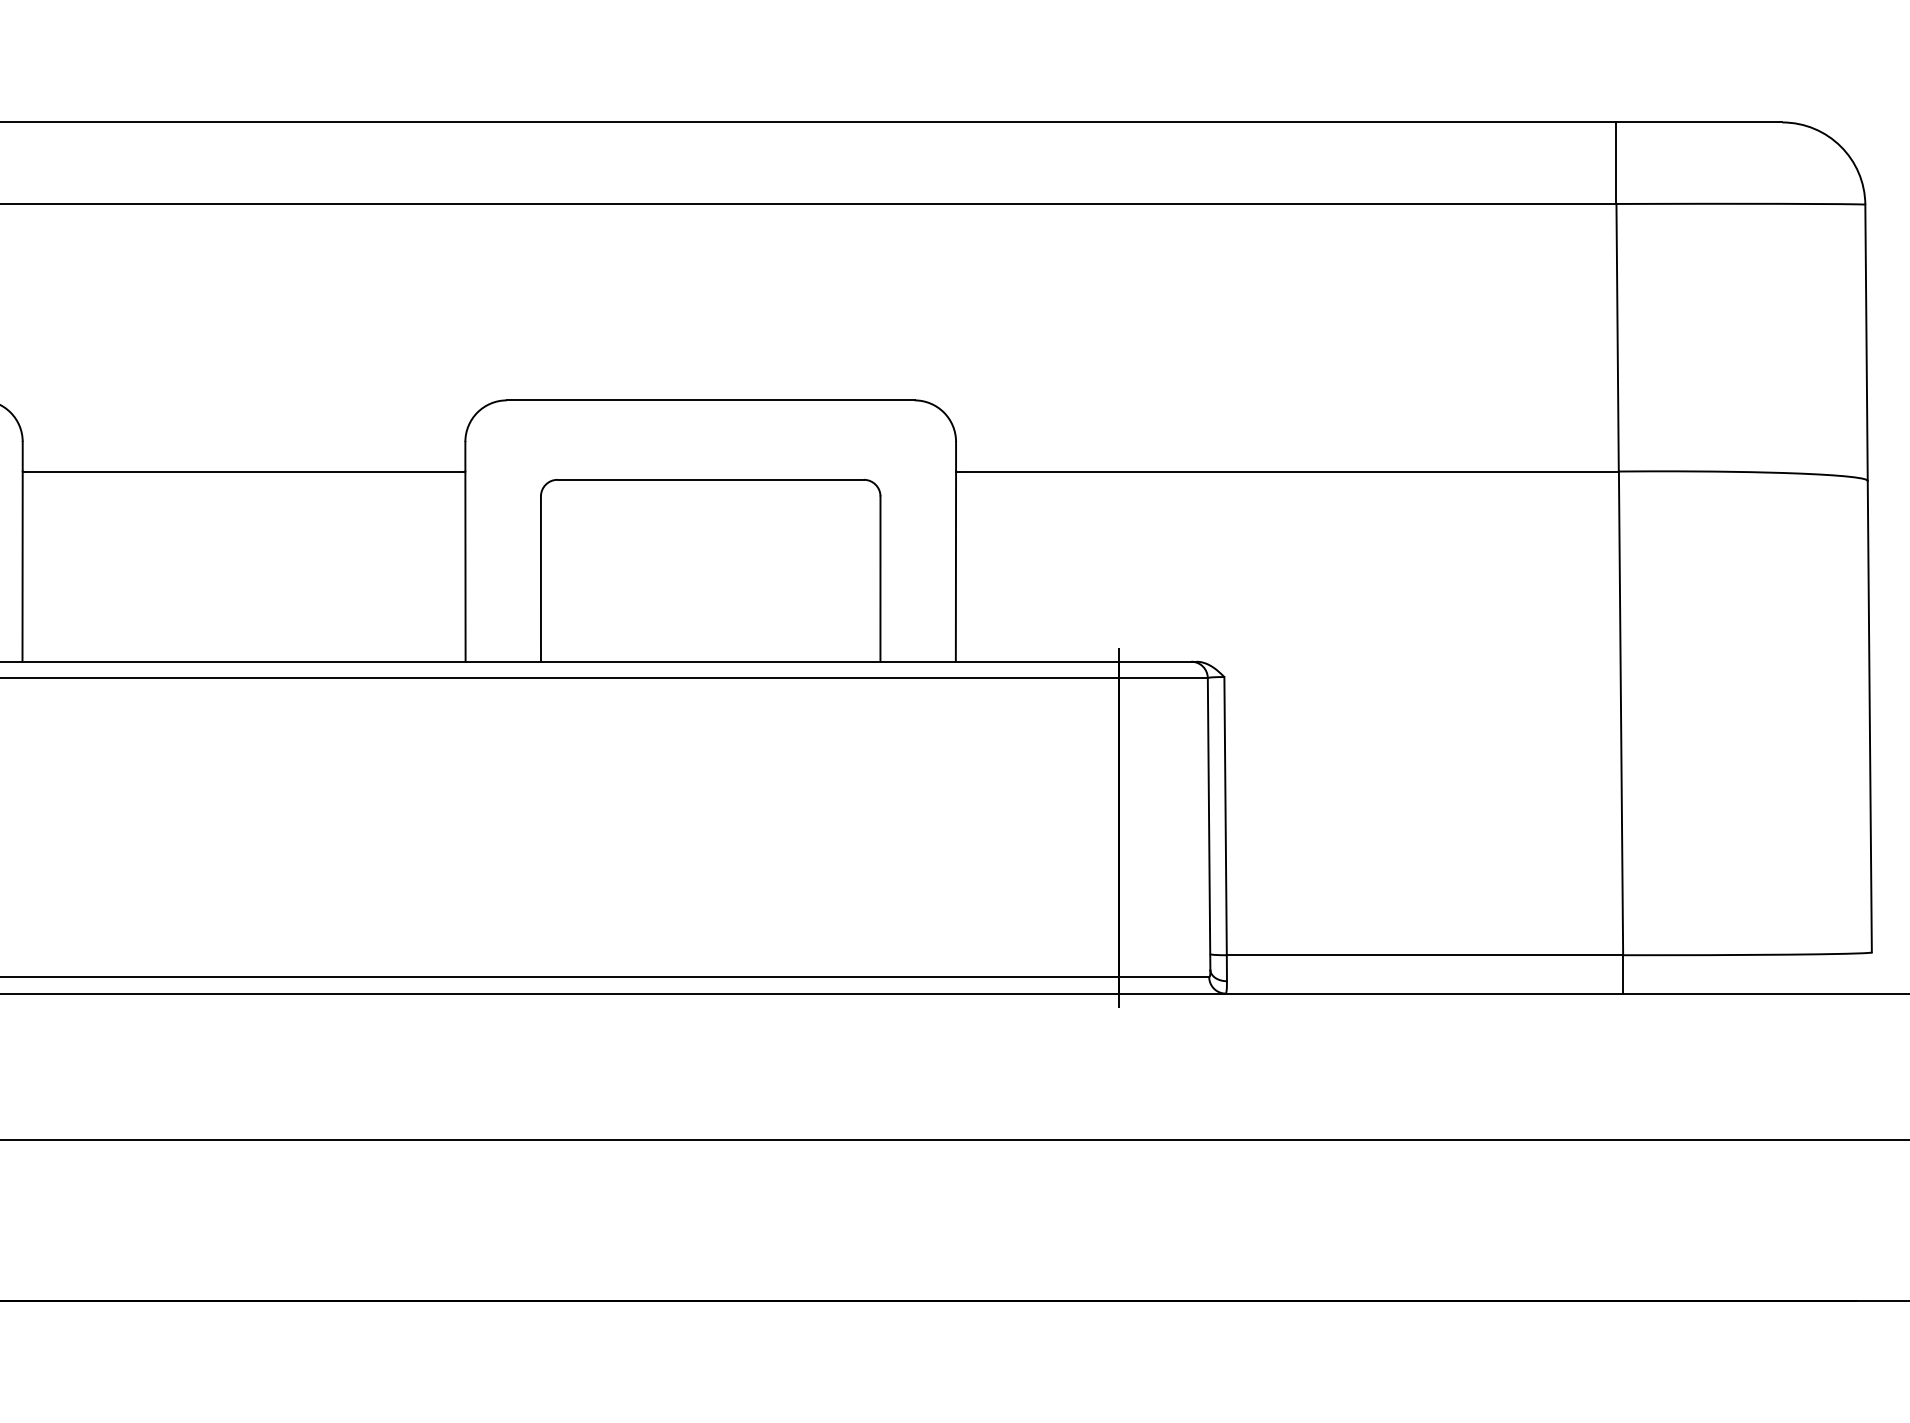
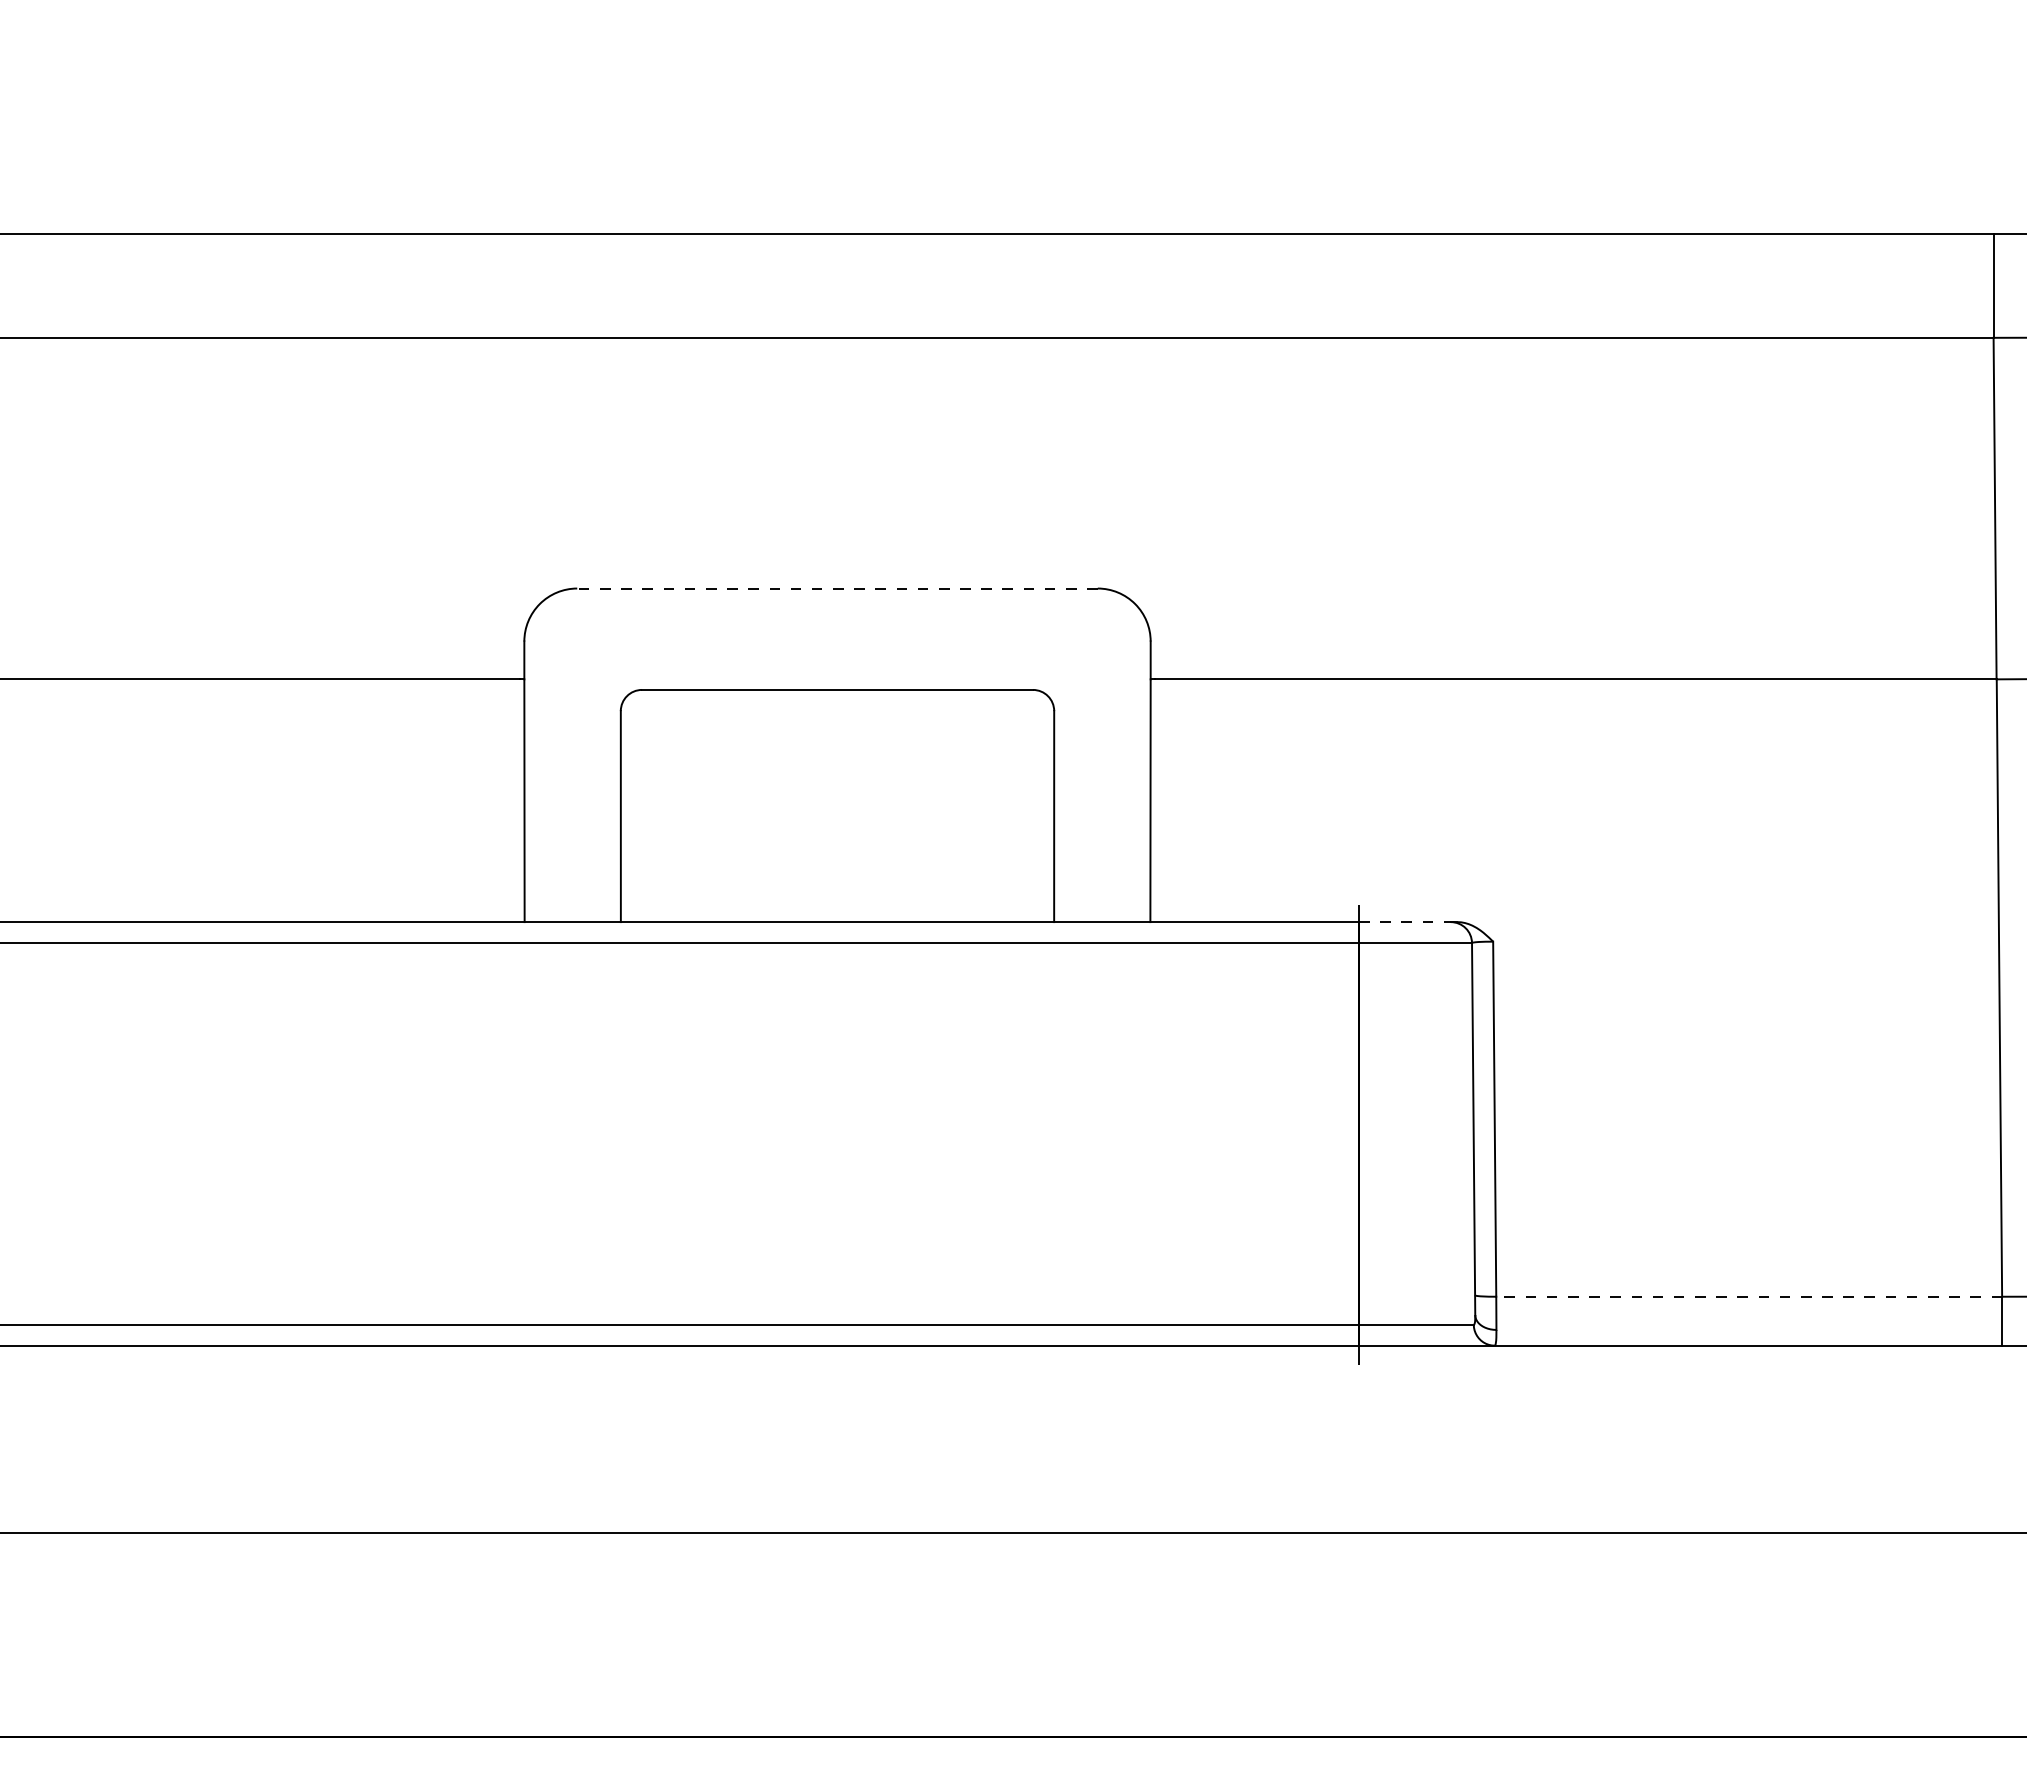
line: (710, 400) -> (837, 588), solid -> dashed
line: (1155, 661) -> (1405, 921), solid -> dashed
line: (1424, 955) -> (1748, 1297), solid -> dashed

